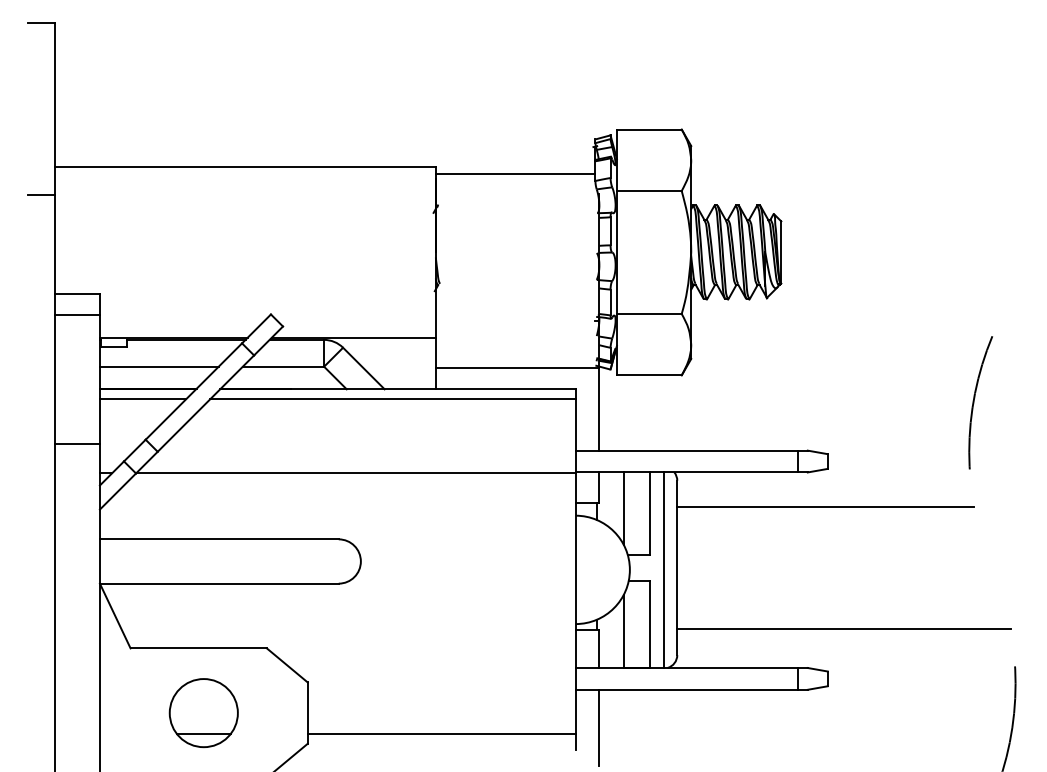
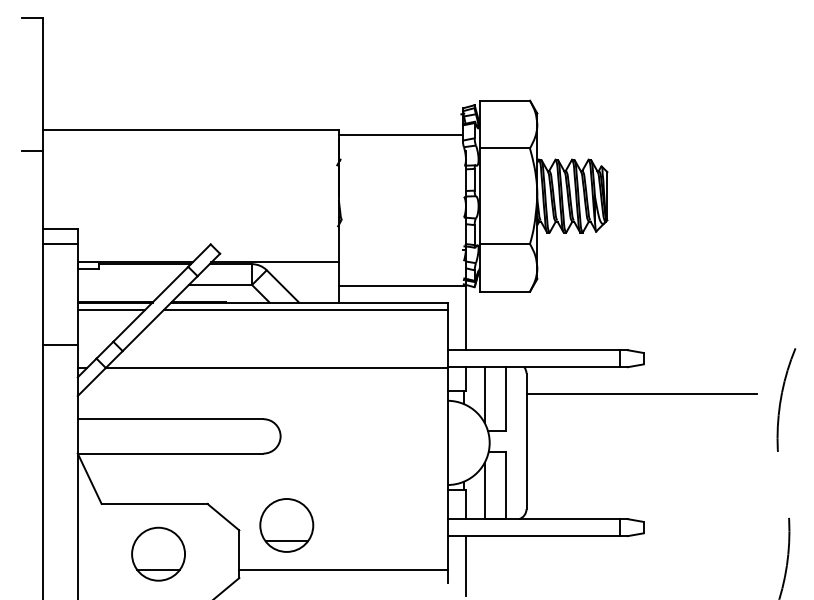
line: (158, 366) -> (123, 284), removed
arc: (974, 402) -> (781, 399), moved
line: (663, 569) -> (515, 442), removed
line: (843, 629) -> (655, 489), removed
part: (368, 676) -> (286, 525), added

